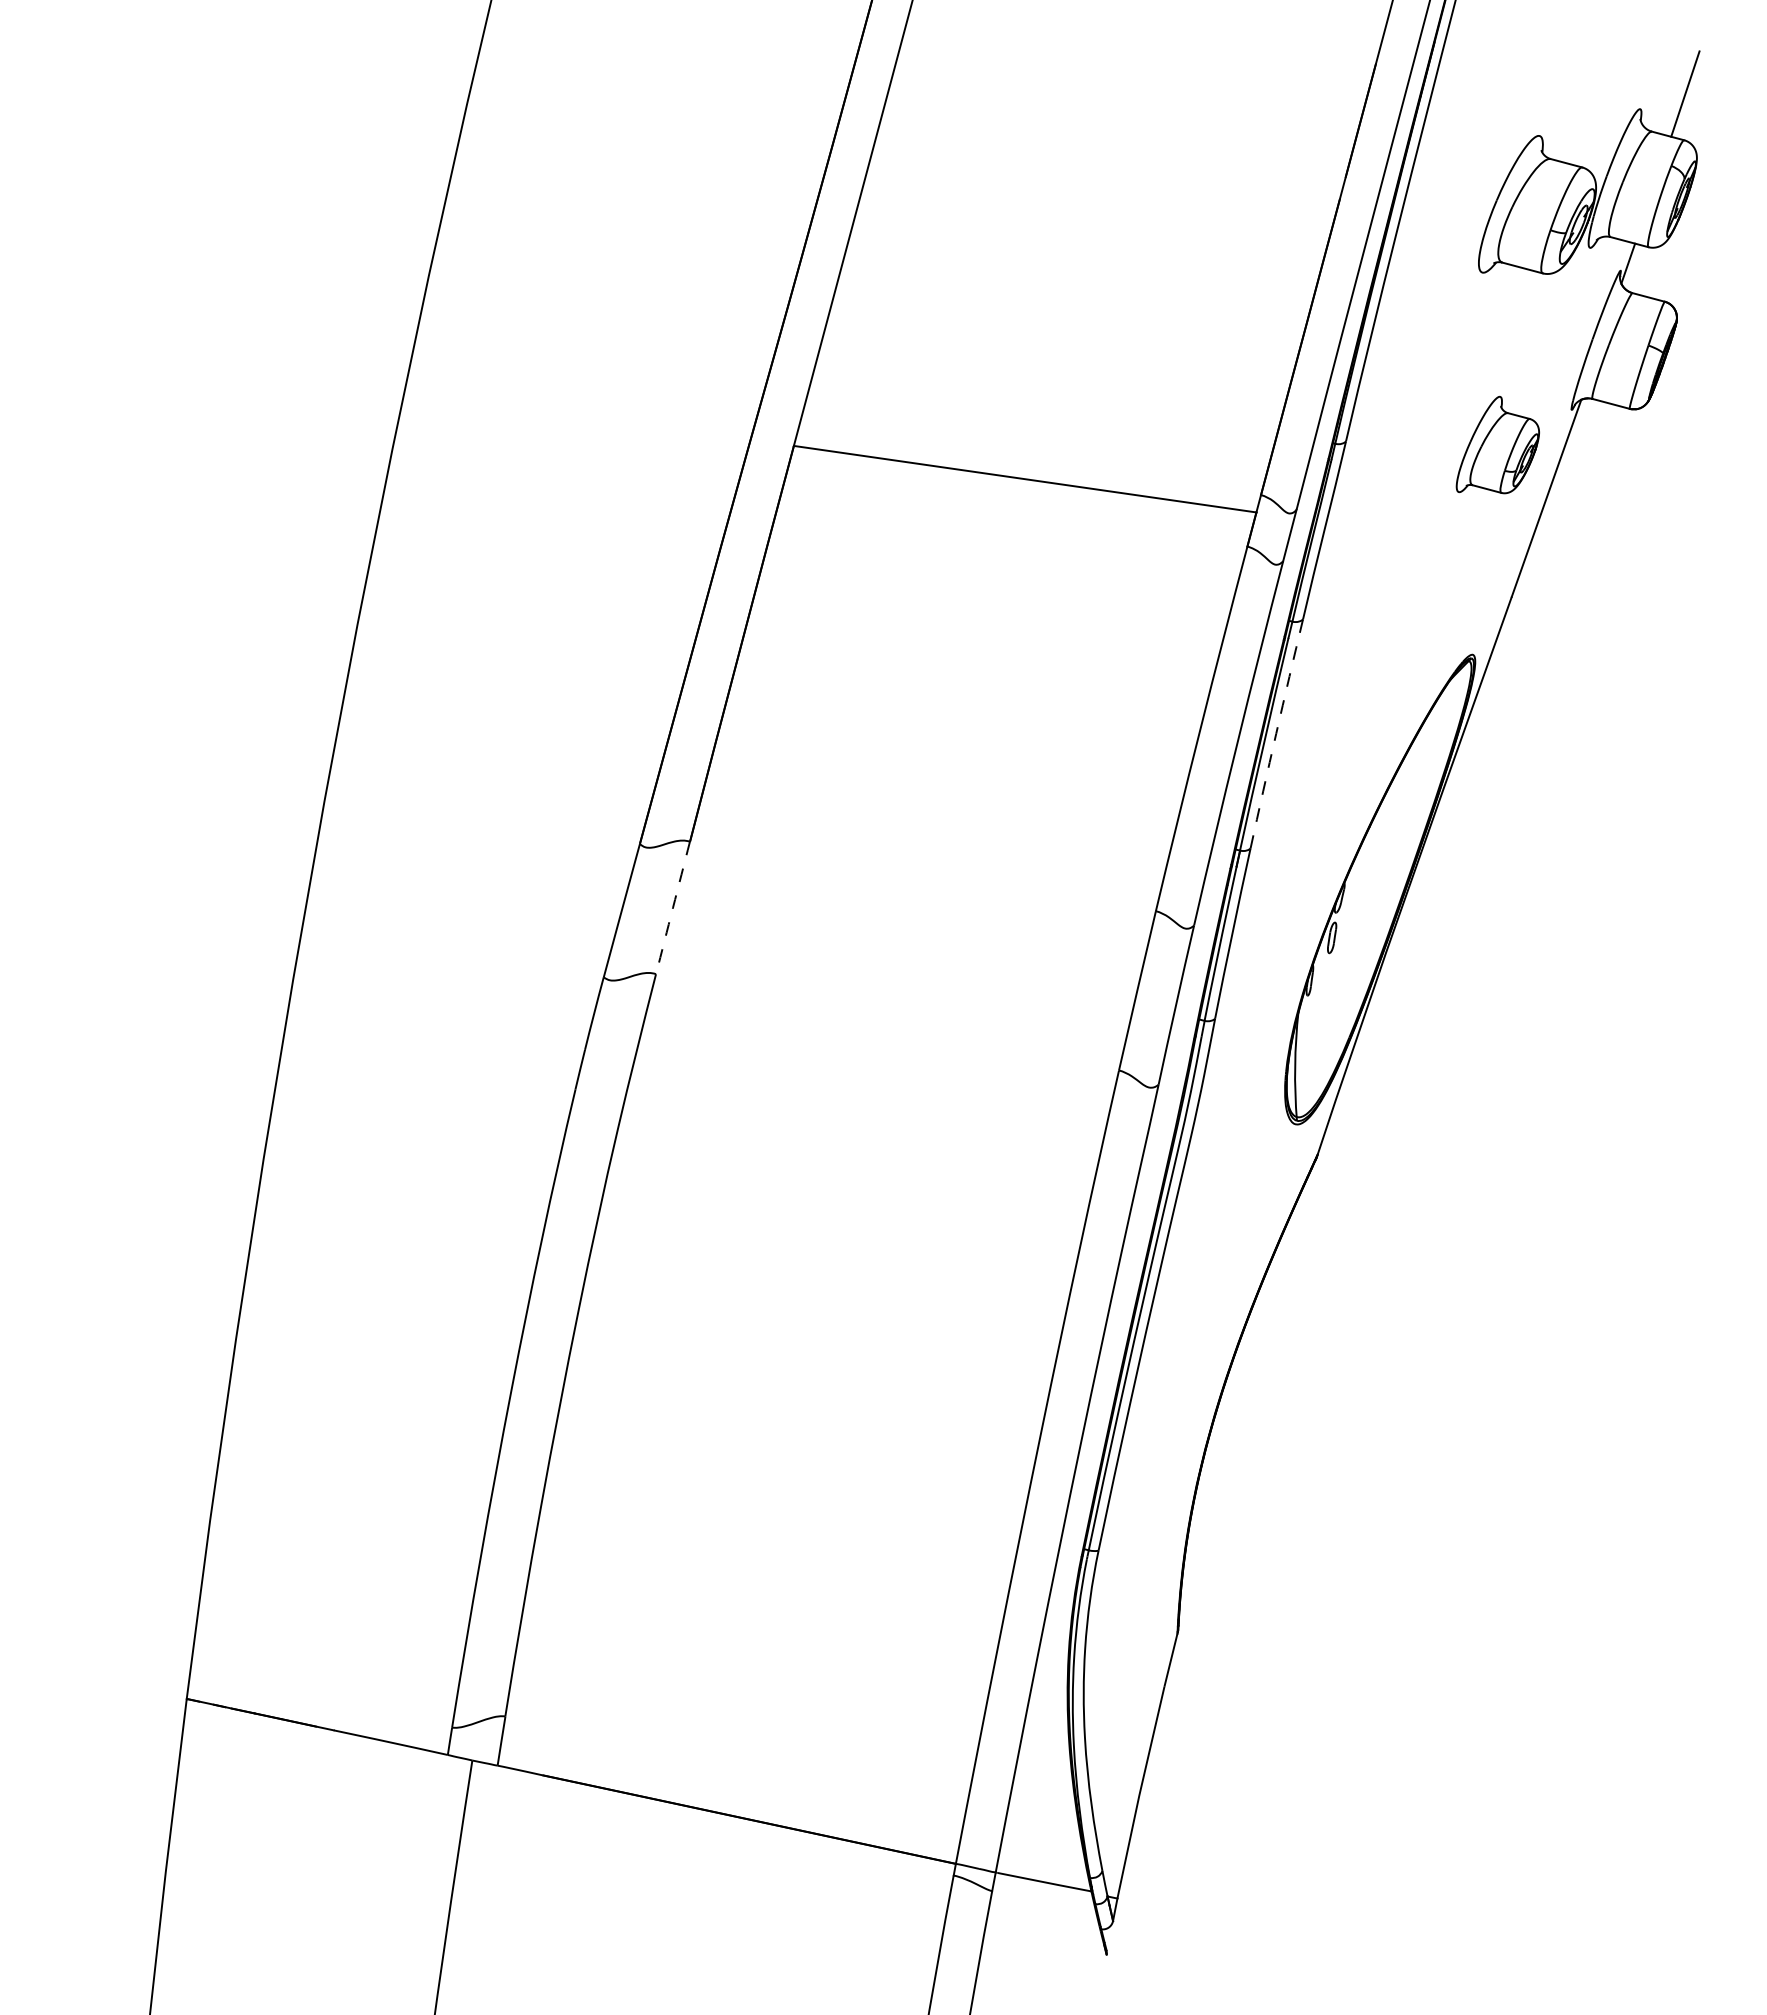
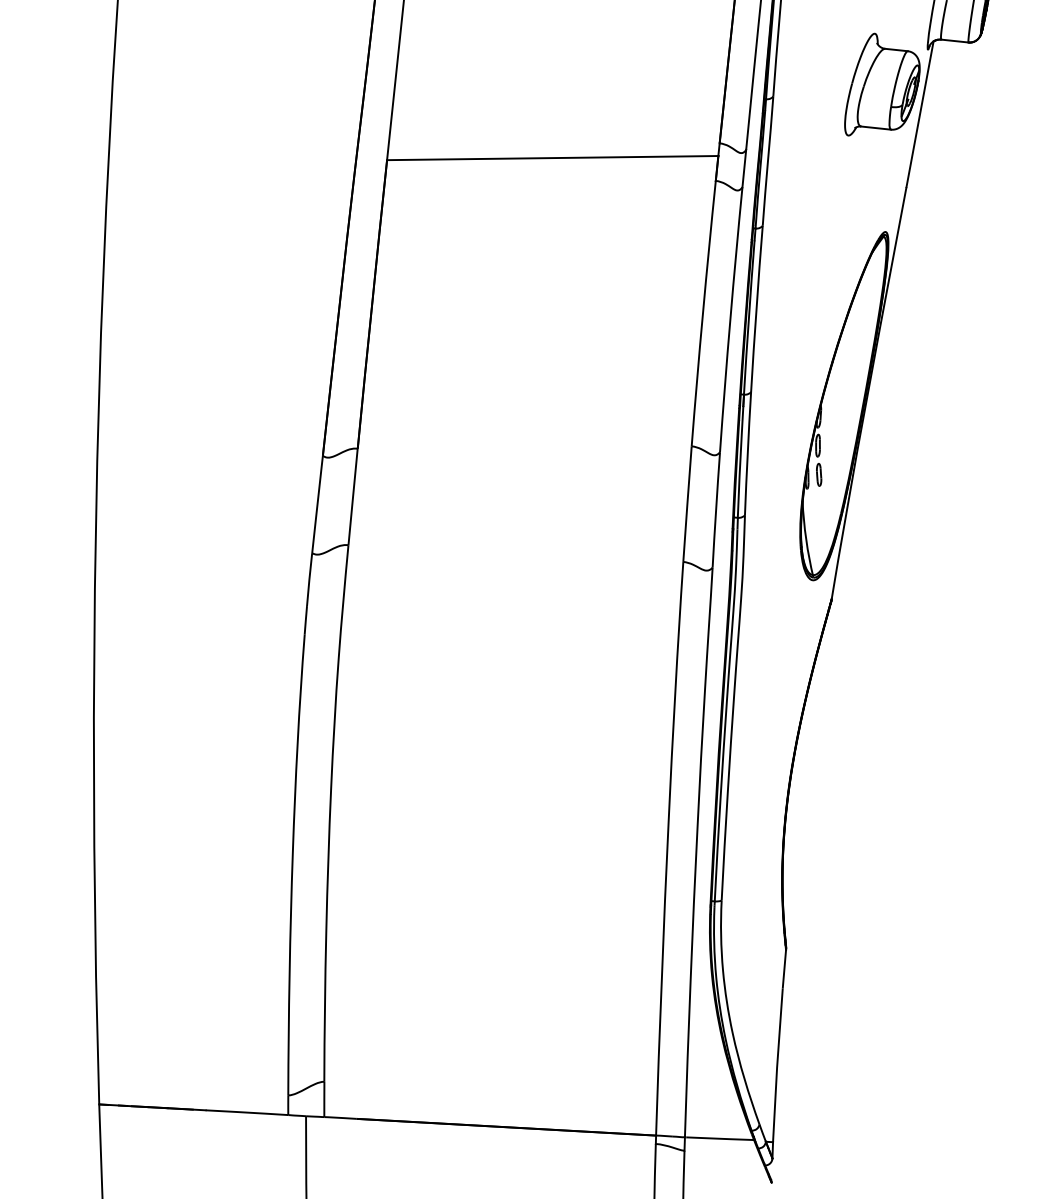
part: (1497, 444) -> (879, 81), size x1.43
arc: (1276, 733) -> (756, 308), dashed -> solid
arc: (672, 907) -> (352, 496), dashed -> solid
part: (1326, 978) -> (818, 474), added

